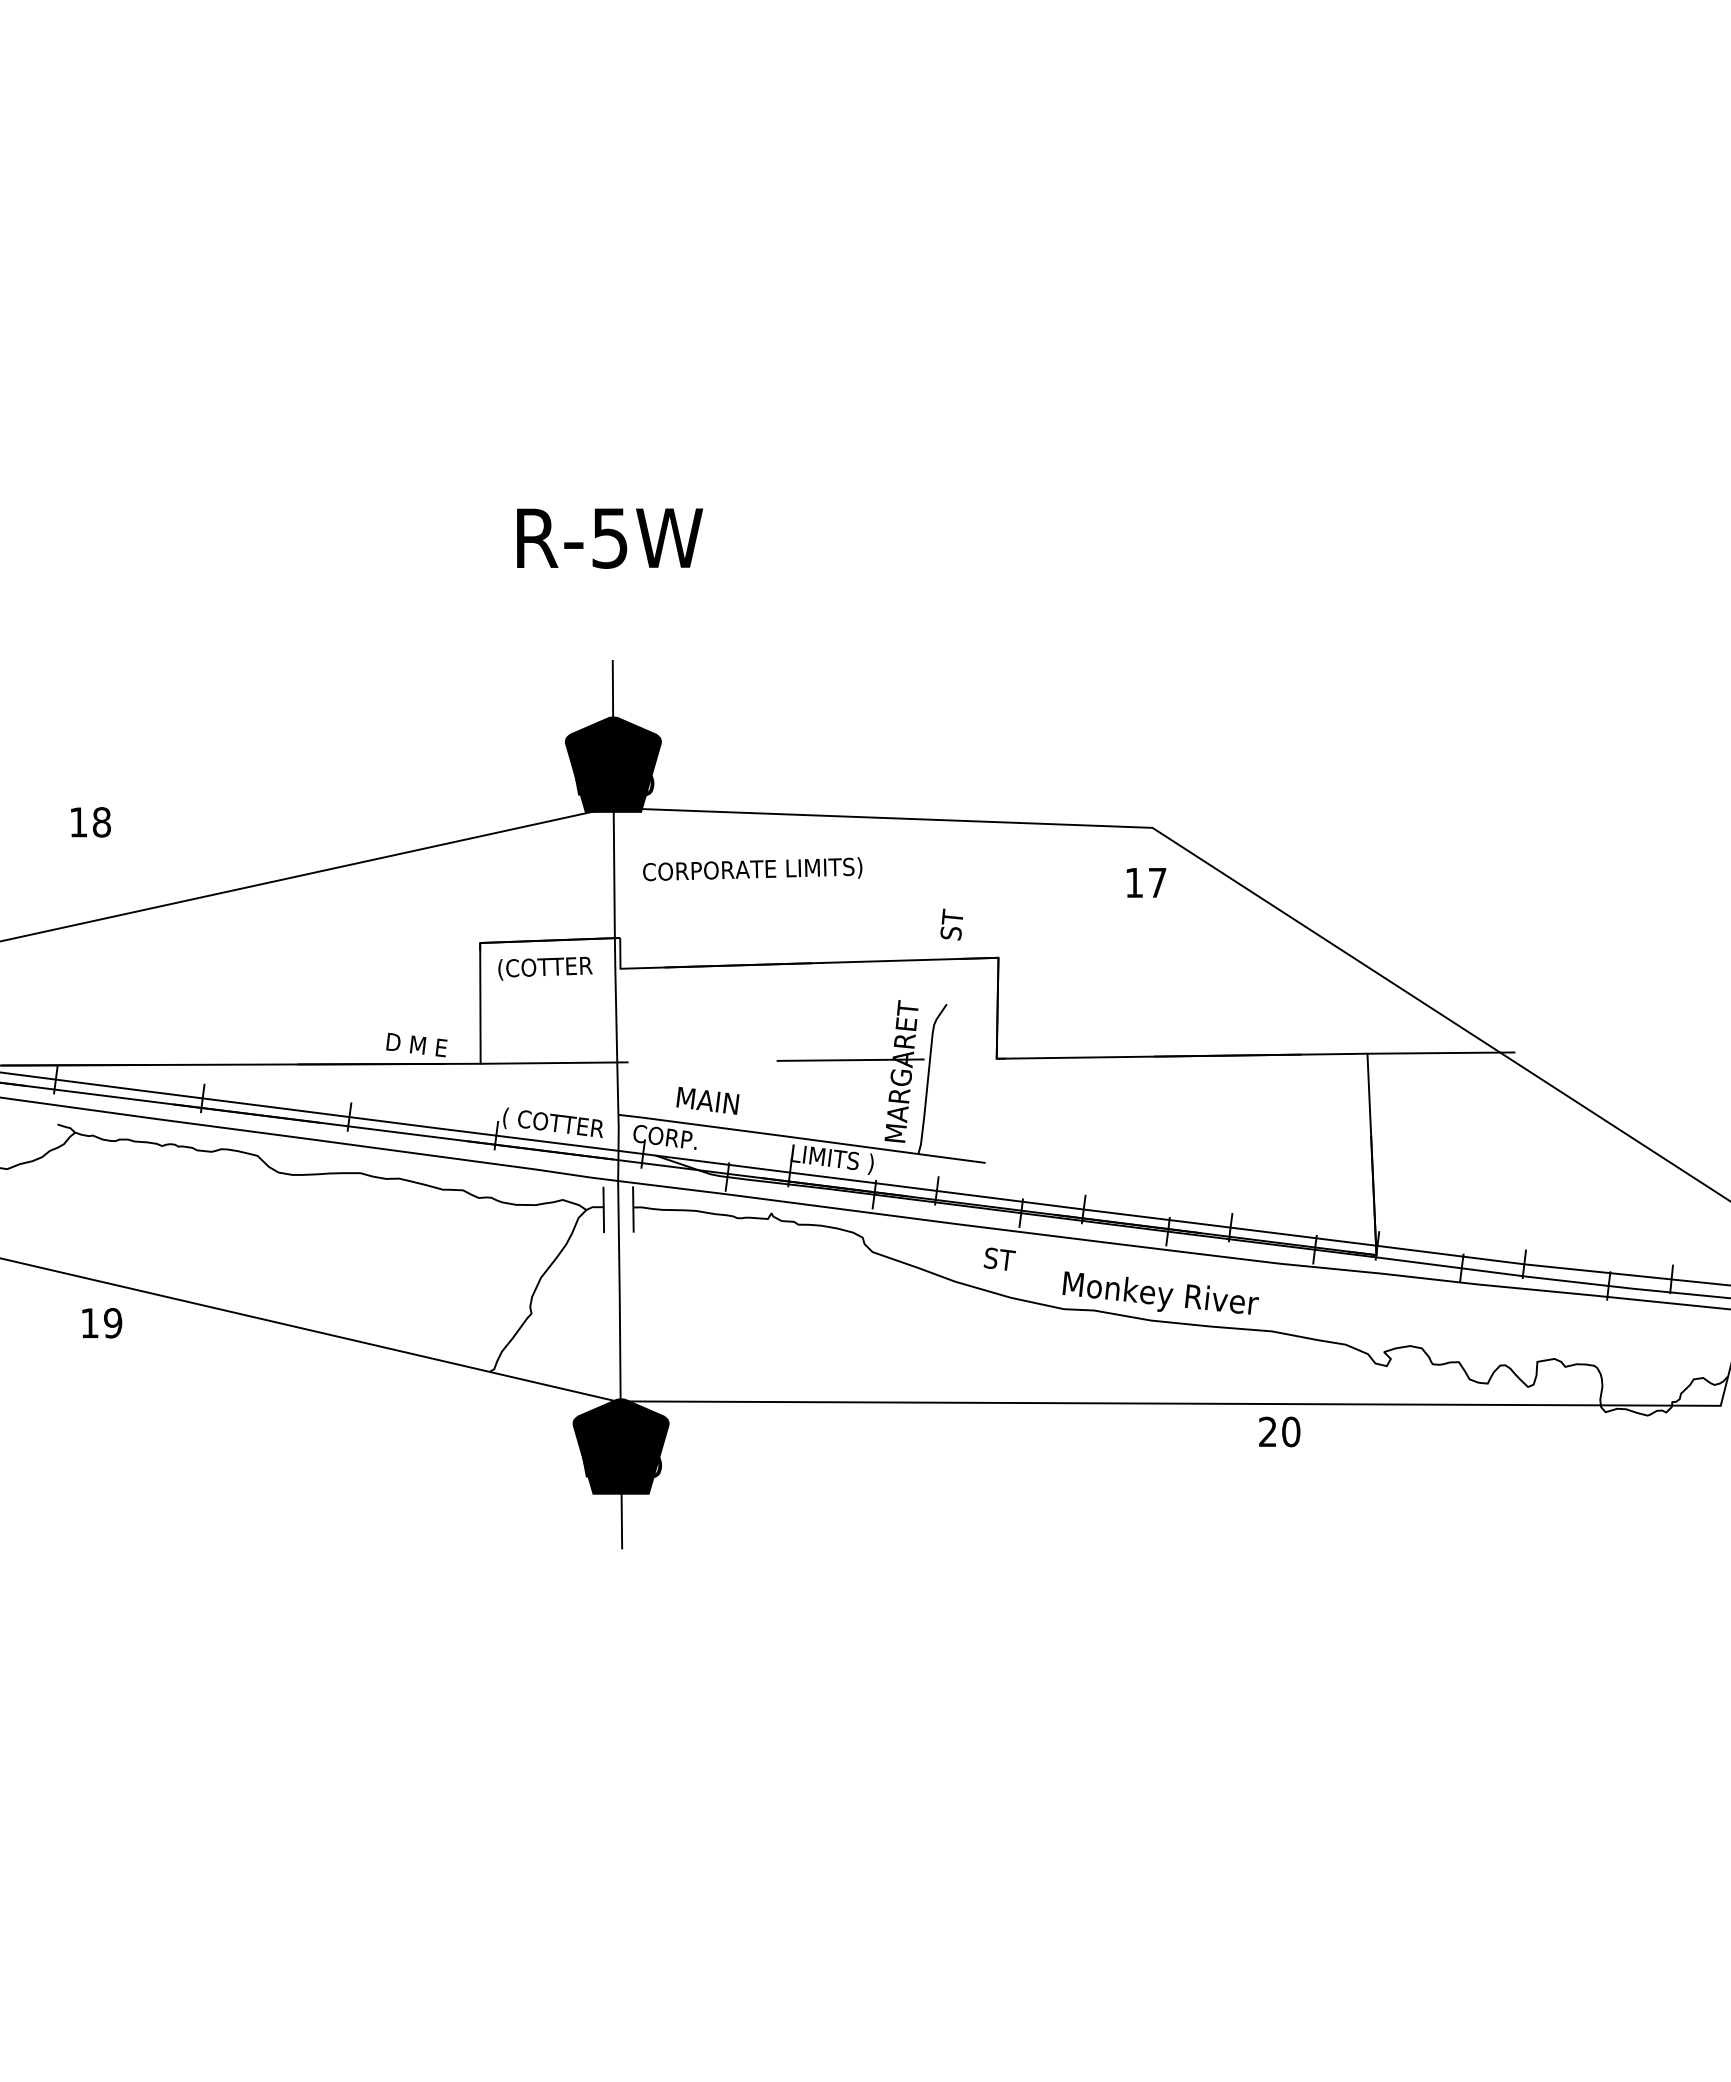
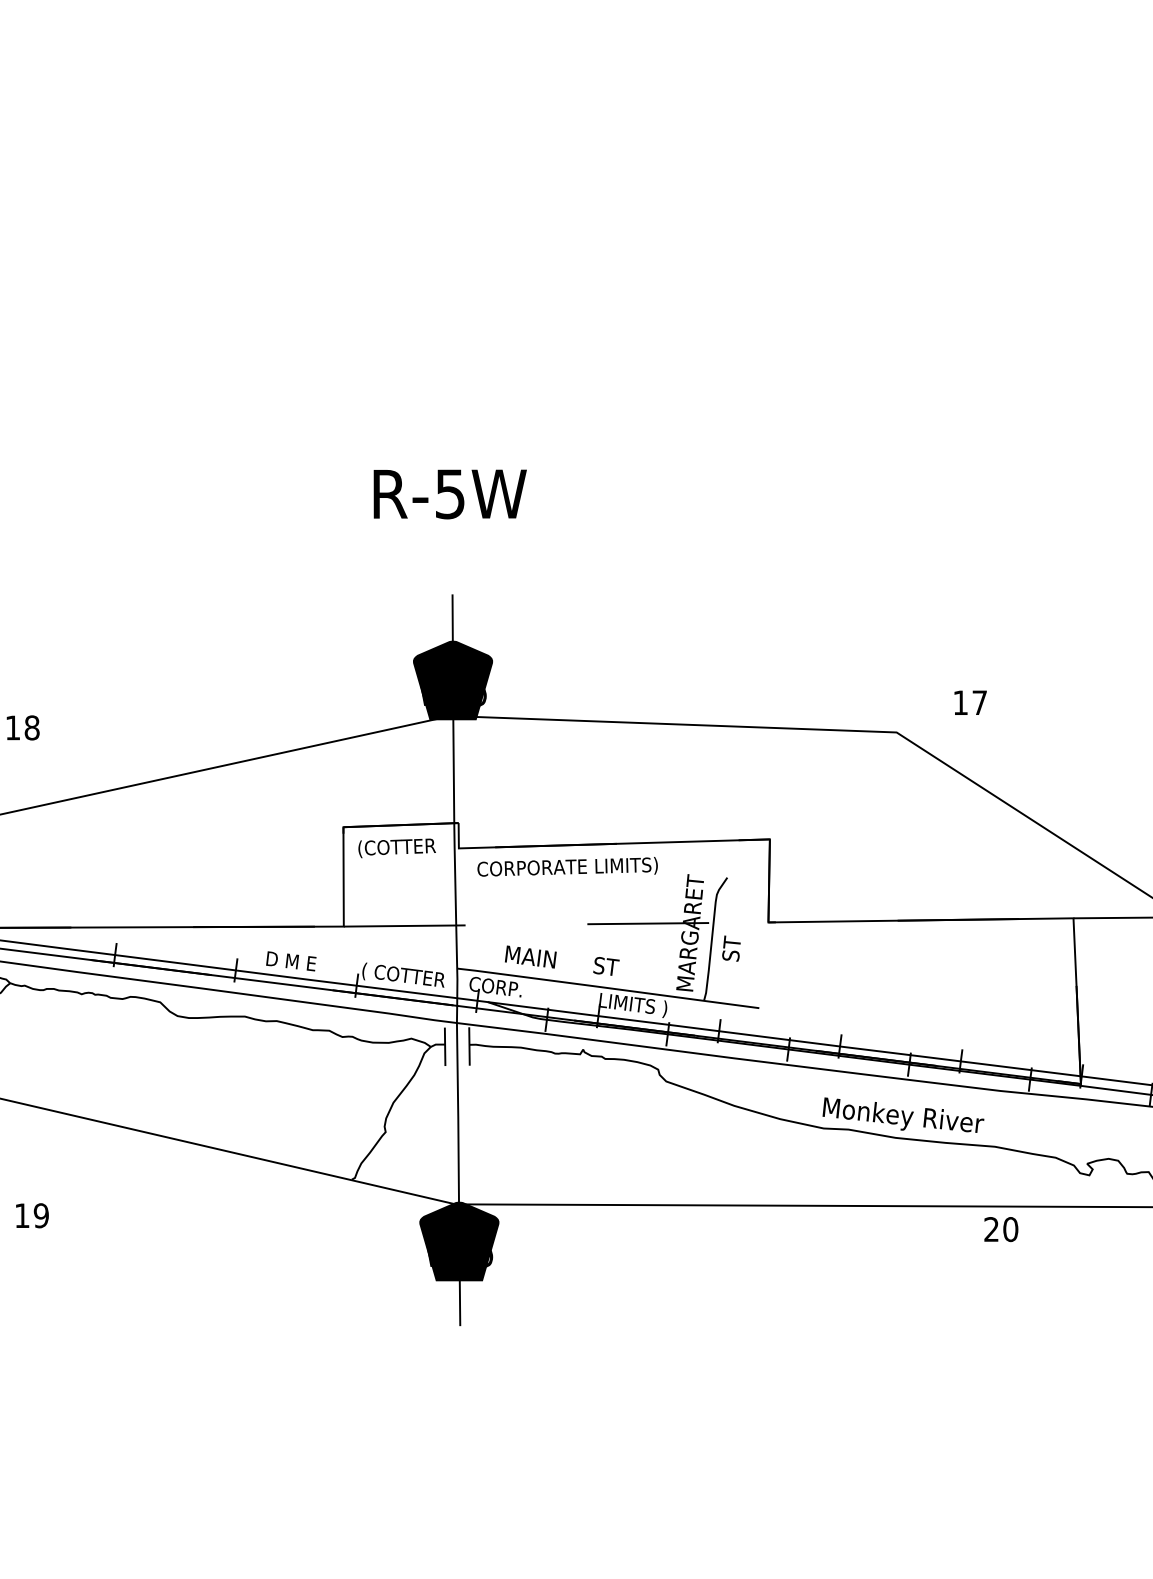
text: (752, 869) -> (567, 867), moved
text: (1146, 882) -> (970, 702), moved
text: (951, 924) -> (731, 948), moved
text: (416, 1044) -> (291, 960), moved
text: (999, 1258) -> (606, 965), moved
text: (102, 1323) -> (32, 1215), moved

